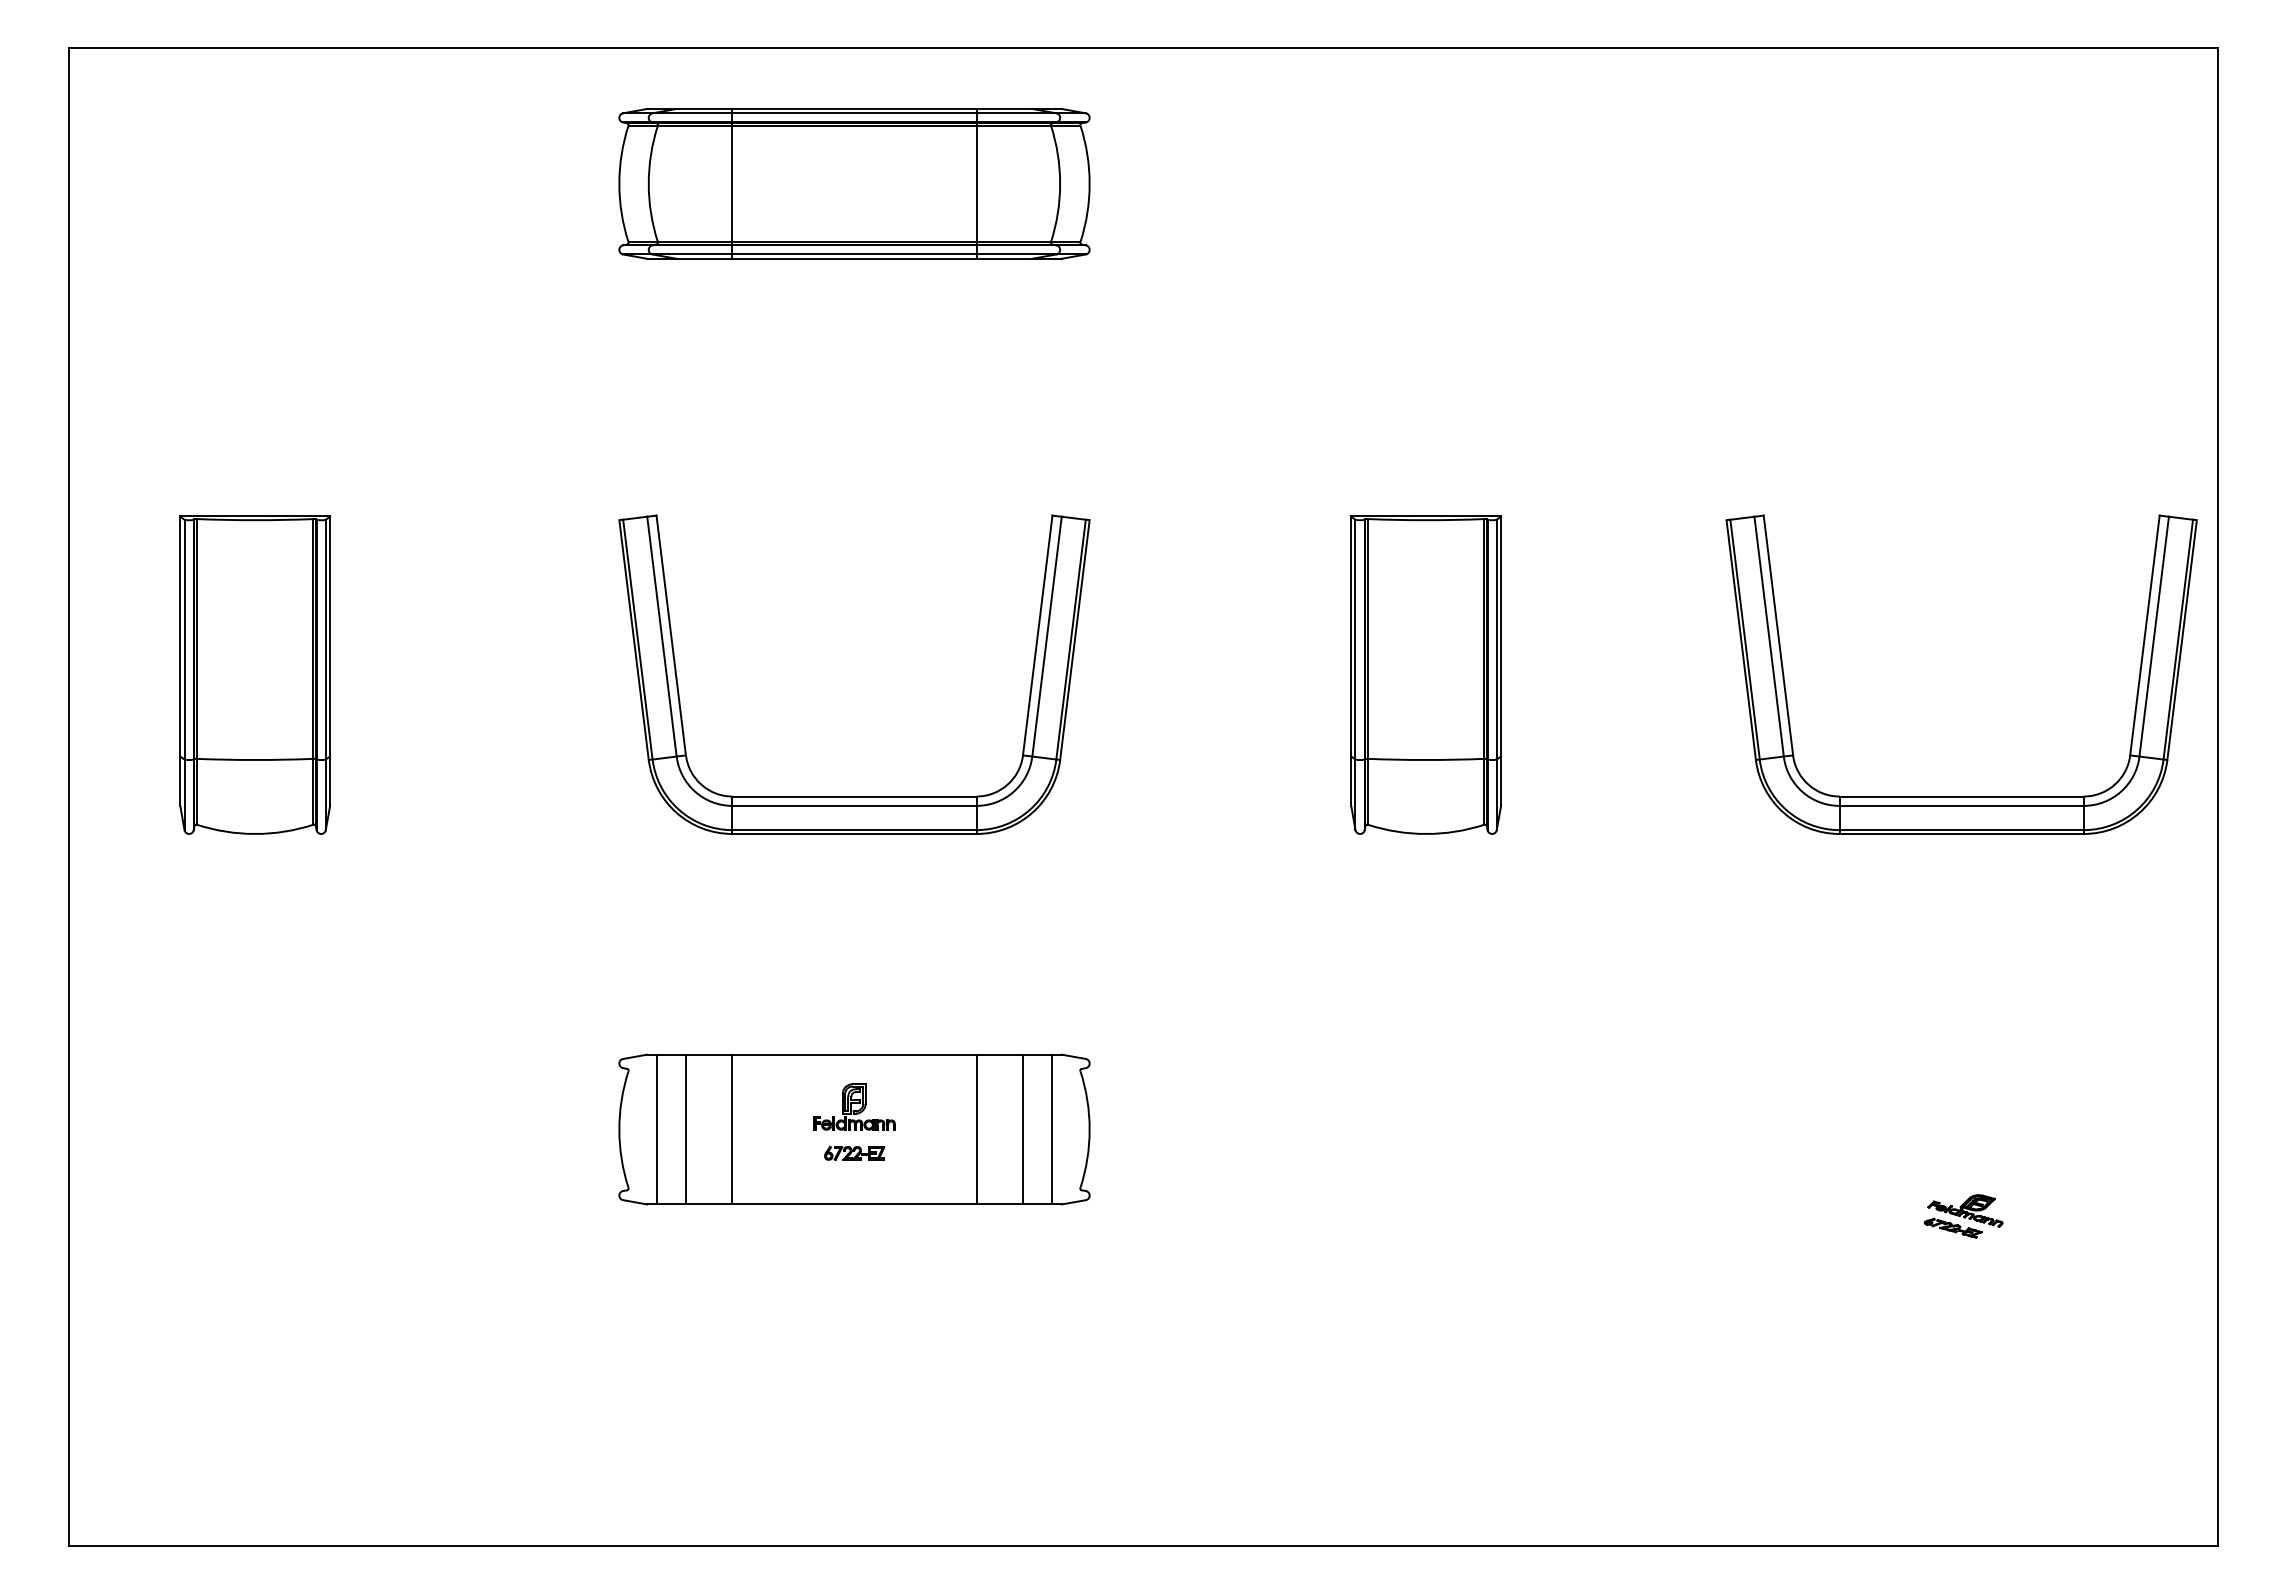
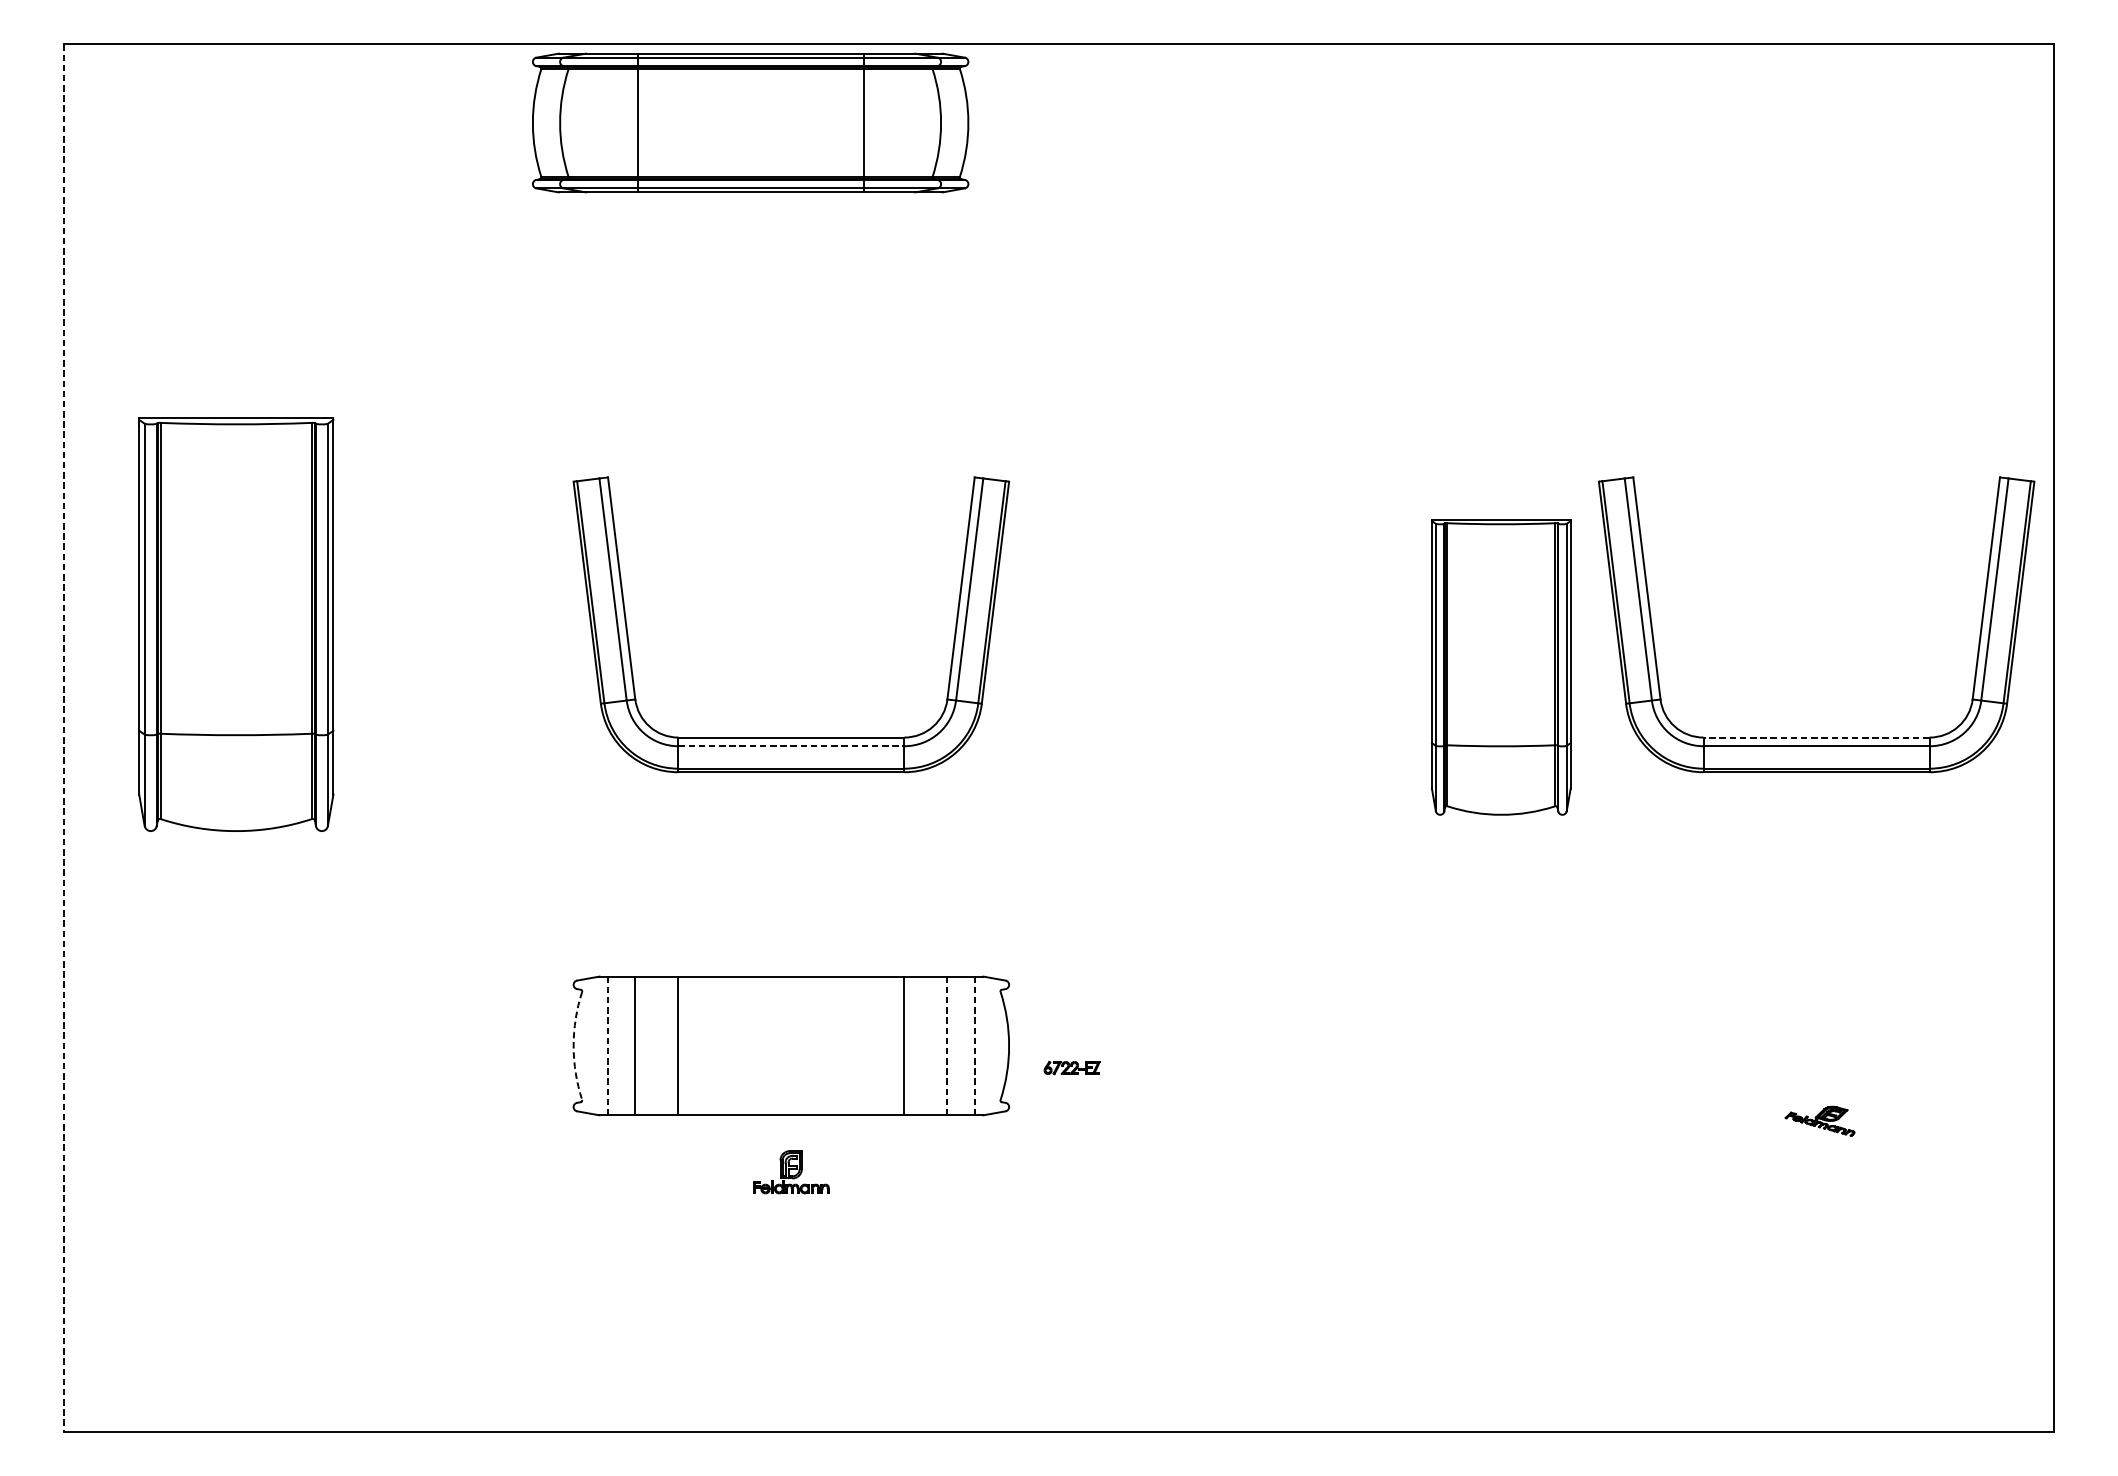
part: (854, 183) -> (750, 122), moved
part: (255, 674) -> (236, 624), size x1.4
part: (1426, 674) -> (1501, 667), moved
line: (1961, 796) -> (1816, 737), solid -> dashed
line: (68, 797) -> (63, 738), solid -> dashed
line: (855, 805) -> (792, 745), solid -> dashed
part: (854, 1106) -> (791, 1171), moved
arc: (619, 1129) -> (573, 1045), solid -> dashed
line: (656, 1129) -> (608, 1045), solid -> dashed
line: (1022, 1129) -> (946, 1045), solid -> dashed
line: (1052, 1129) -> (974, 1045), solid -> dashed
part: (854, 1152) -> (1071, 1067), moved
part: (1952, 1227) -> (1808, 1136), removed

